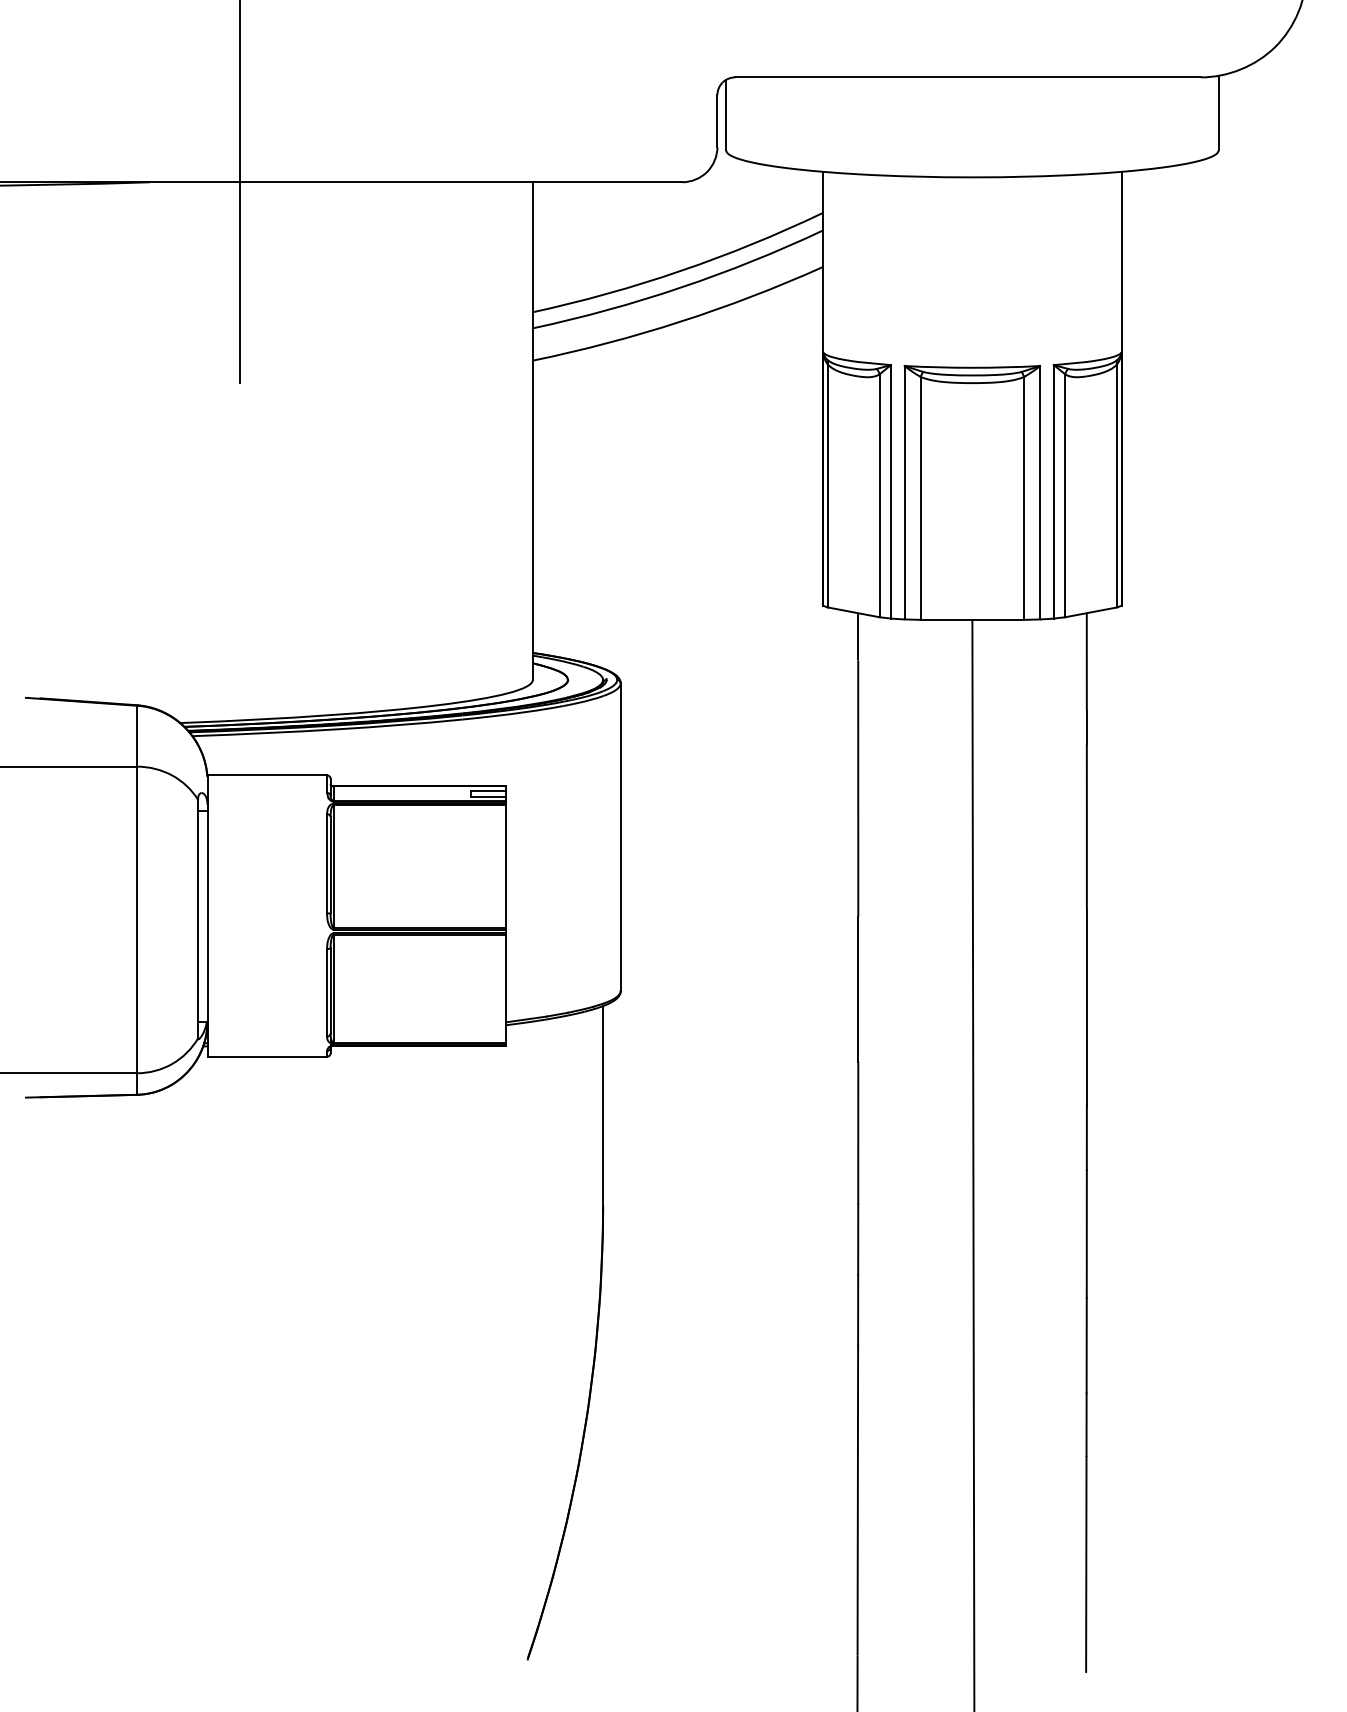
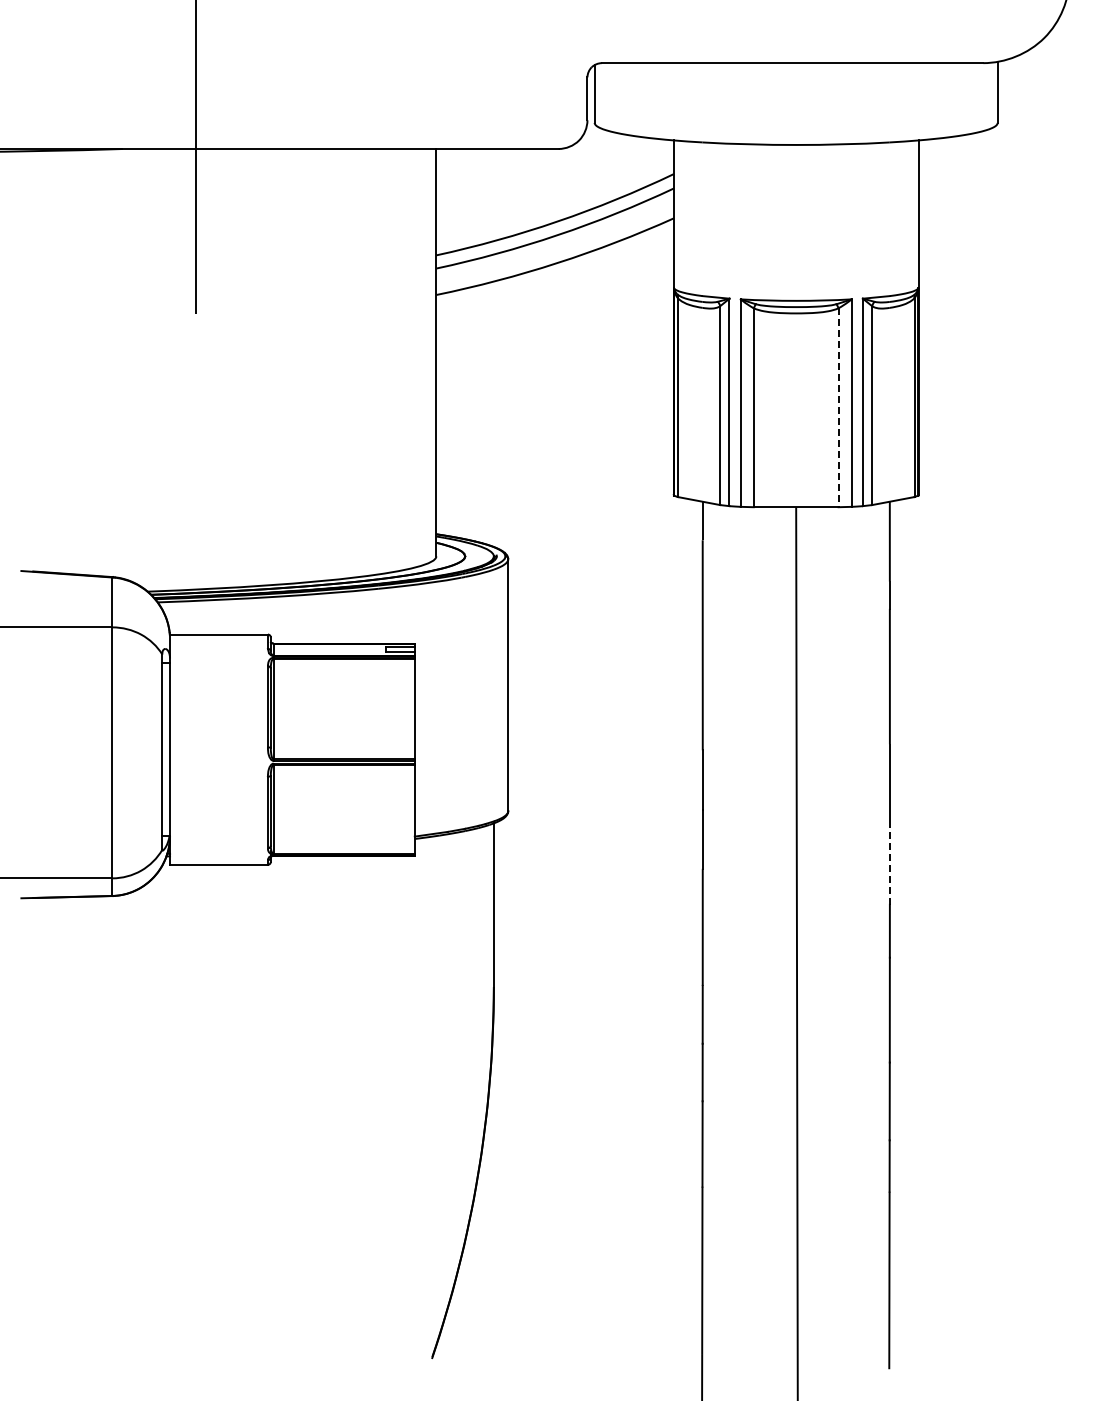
line: (1024, 499) -> (838, 408), solid -> dashed
line: (1086, 1056) -> (889, 864), solid -> dashed

